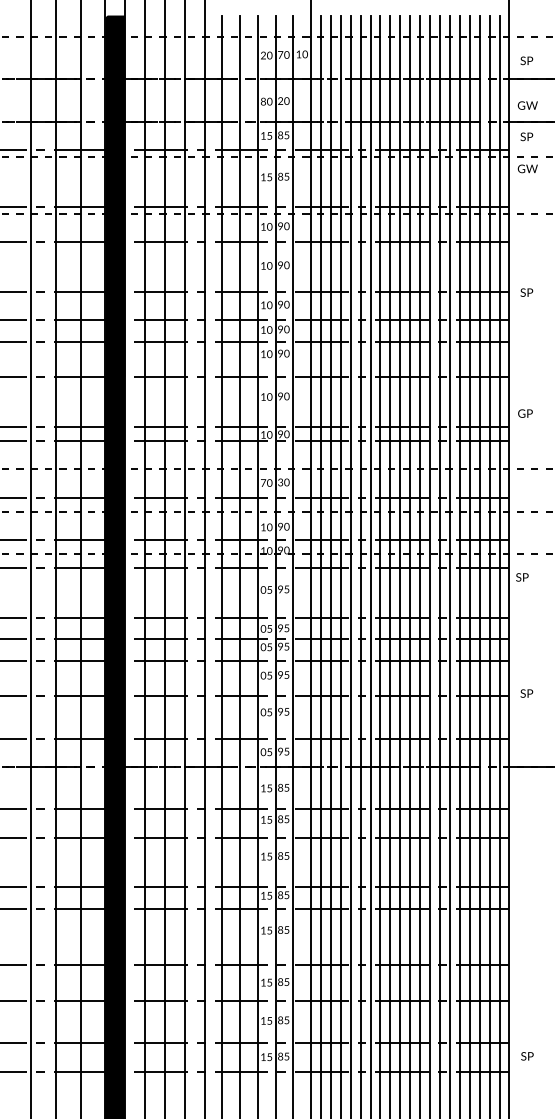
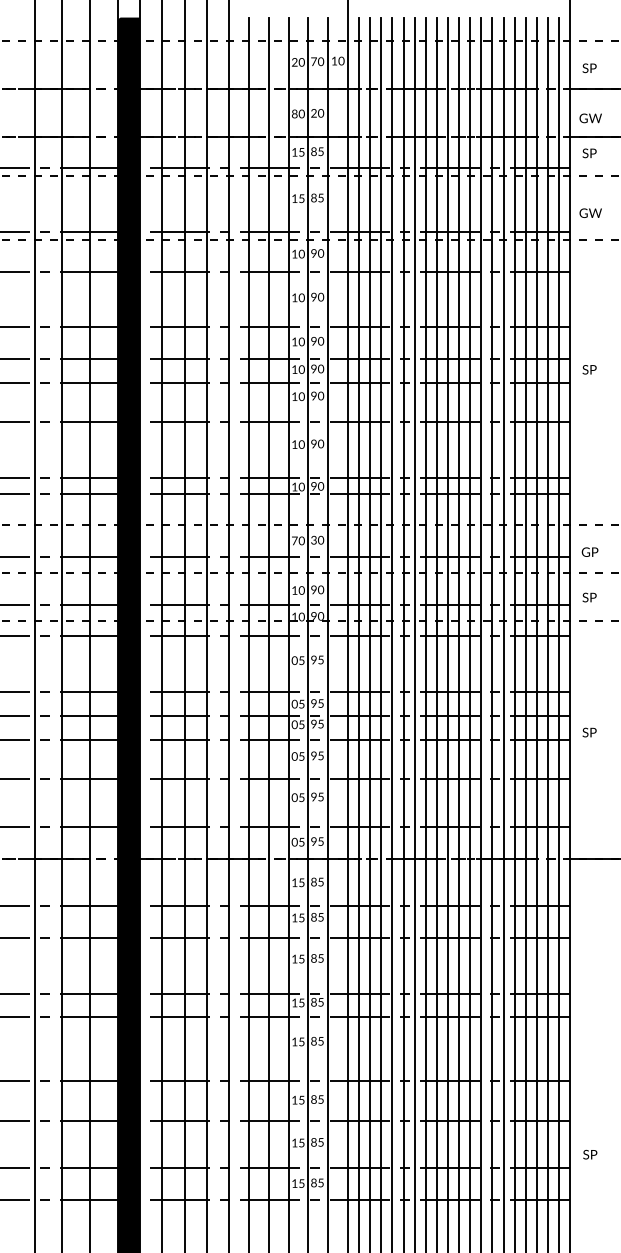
text: (527, 168) -> (590, 212), moved
text: (526, 292) -> (589, 369), moved
text: (524, 412) -> (589, 551), moved
text: (522, 577) -> (589, 597), moved
text: (526, 693) -> (589, 732), moved
text: (527, 1056) -> (590, 1154), moved

